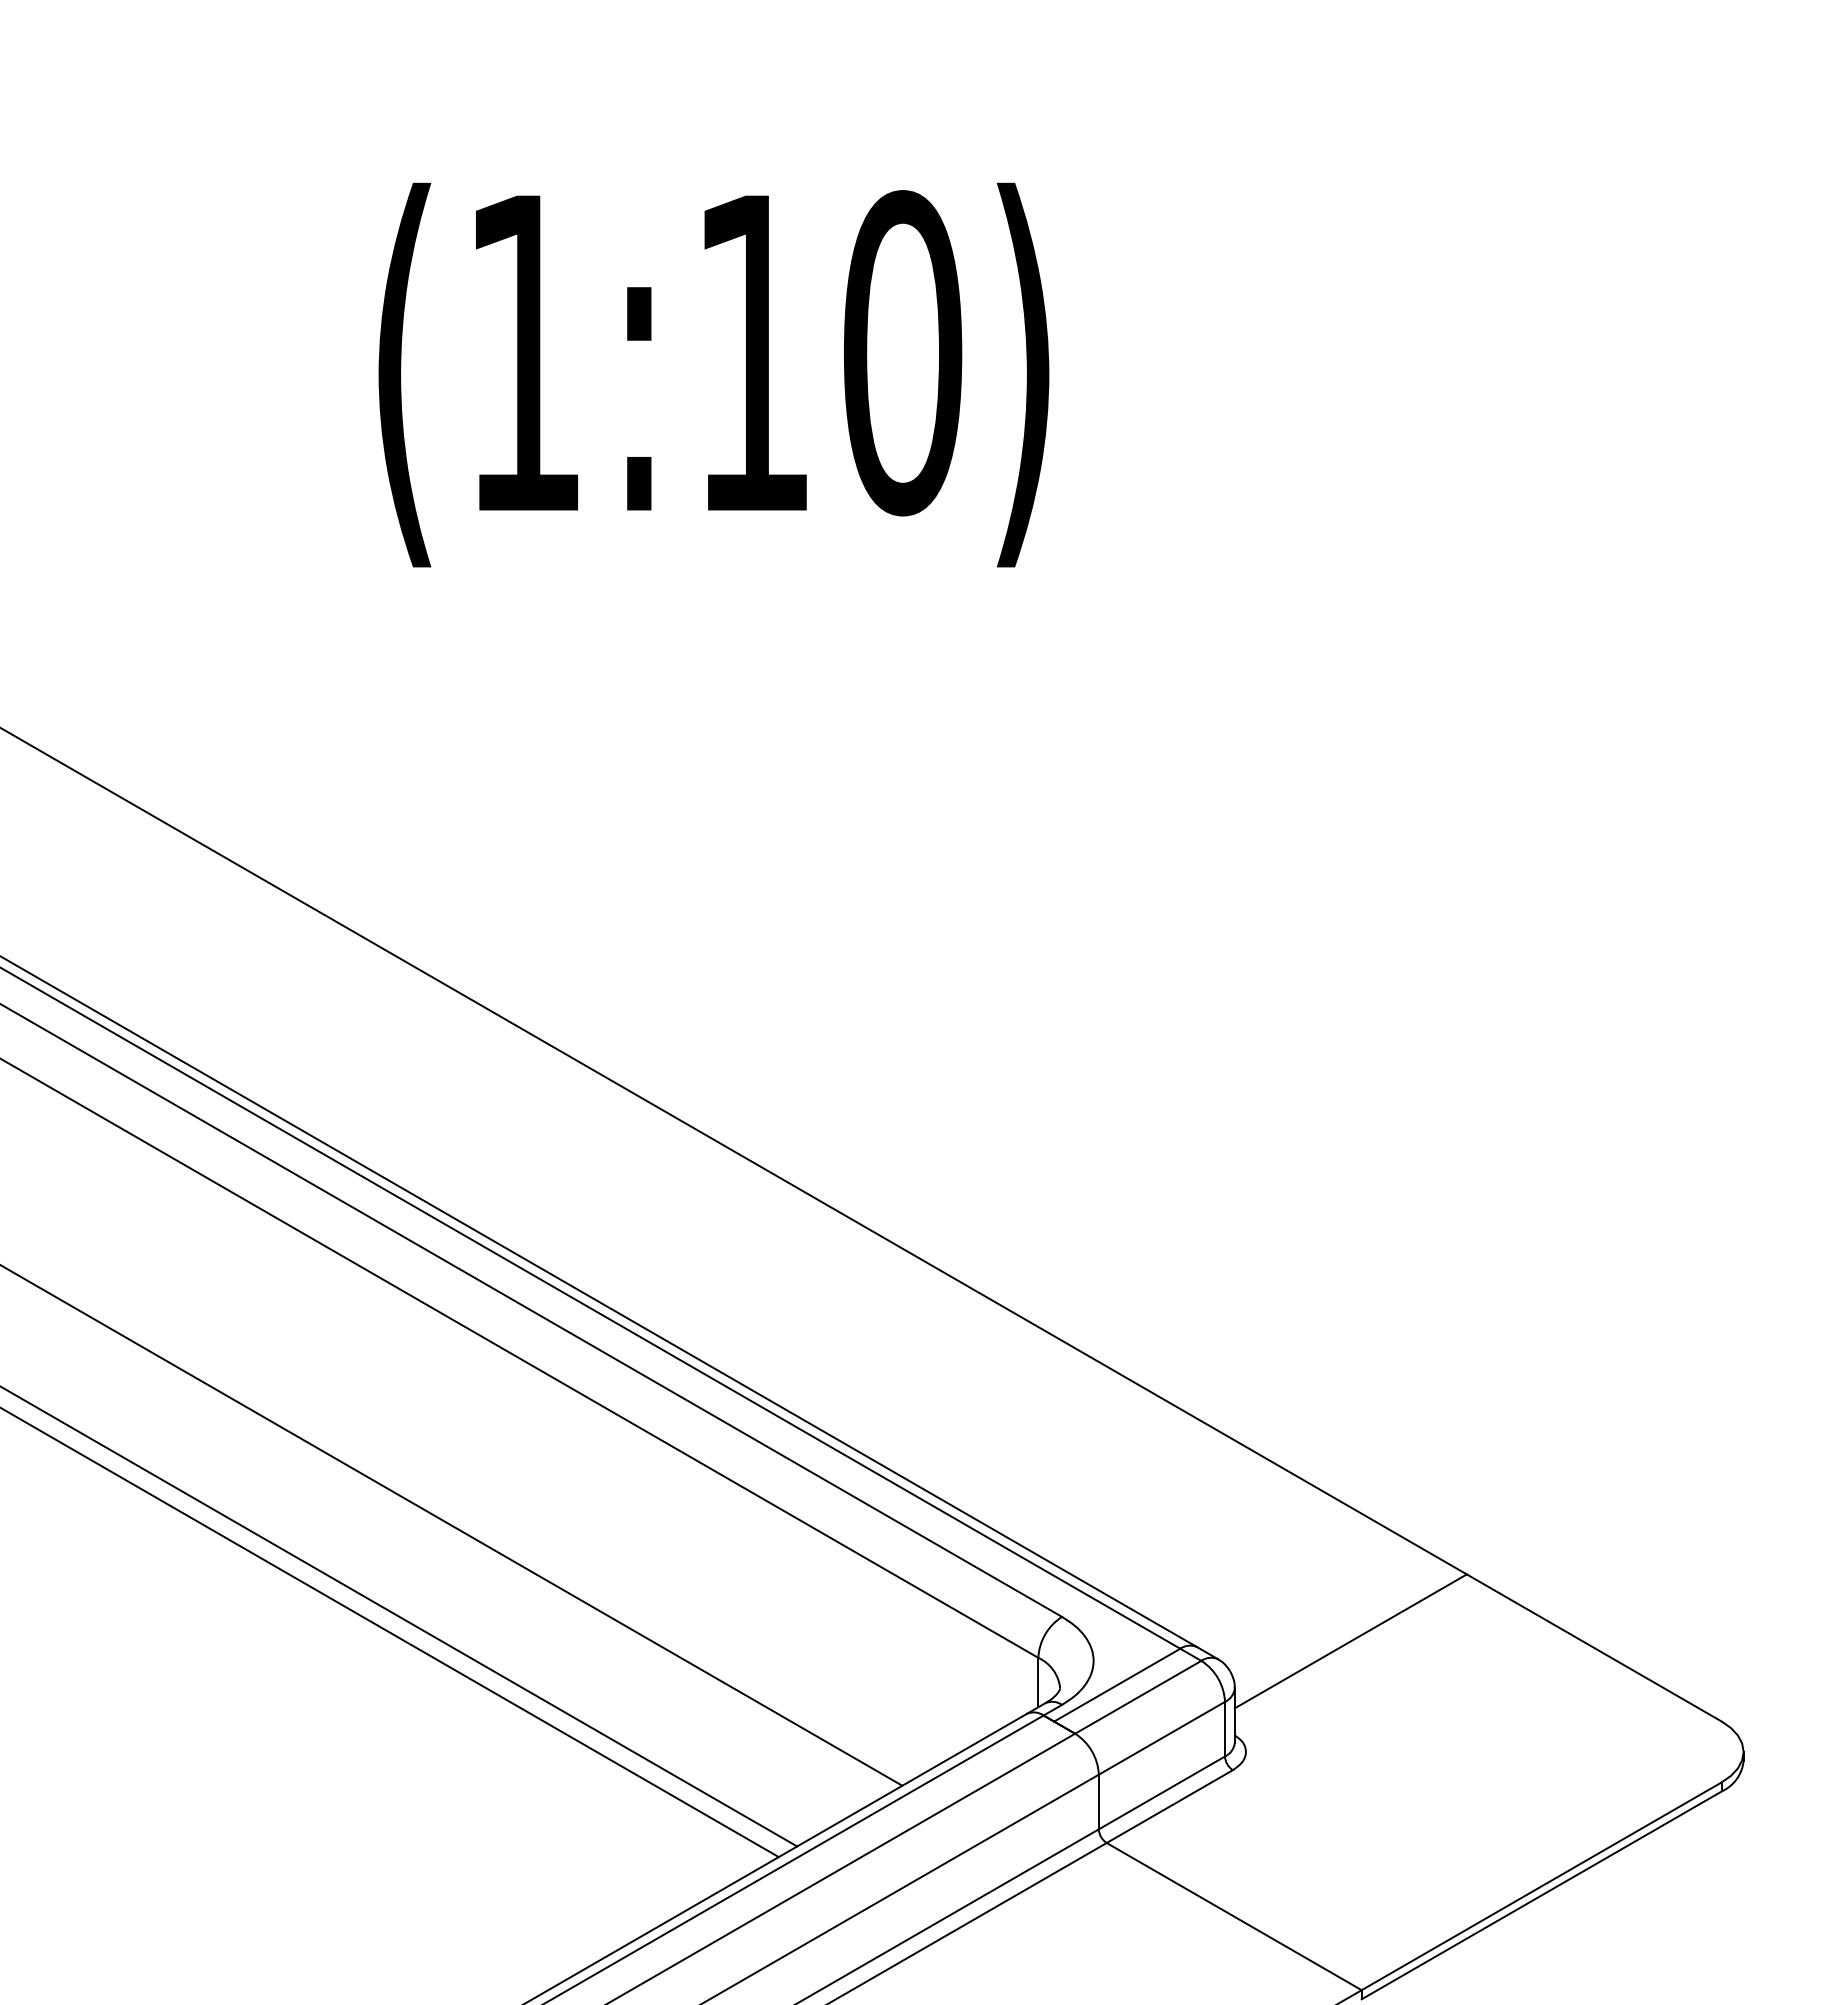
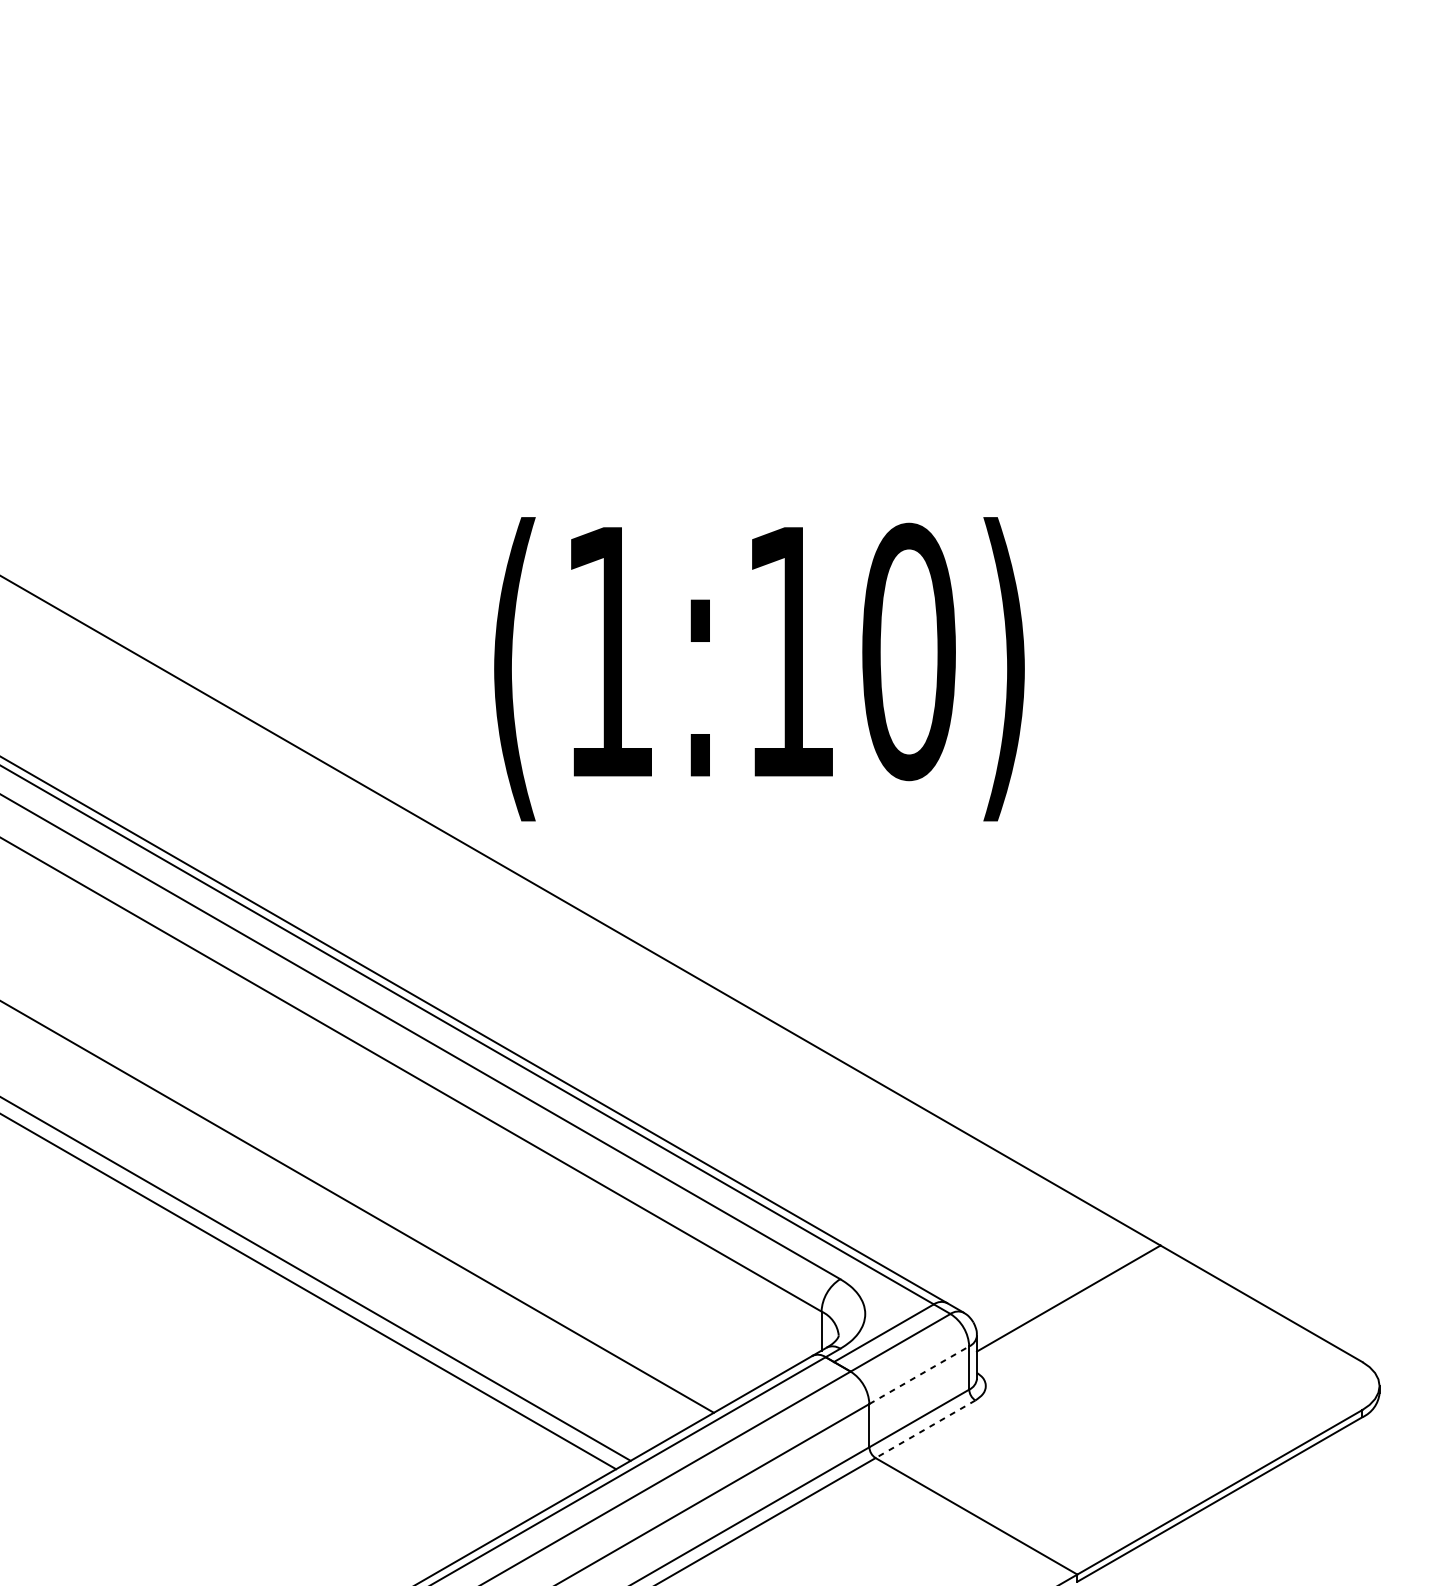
text: (713, 374) -> (759, 668), moved
line: (1161, 1738) -> (918, 1375), solid -> dashed
line: (1169, 1806) -> (925, 1429), solid -> dashed

